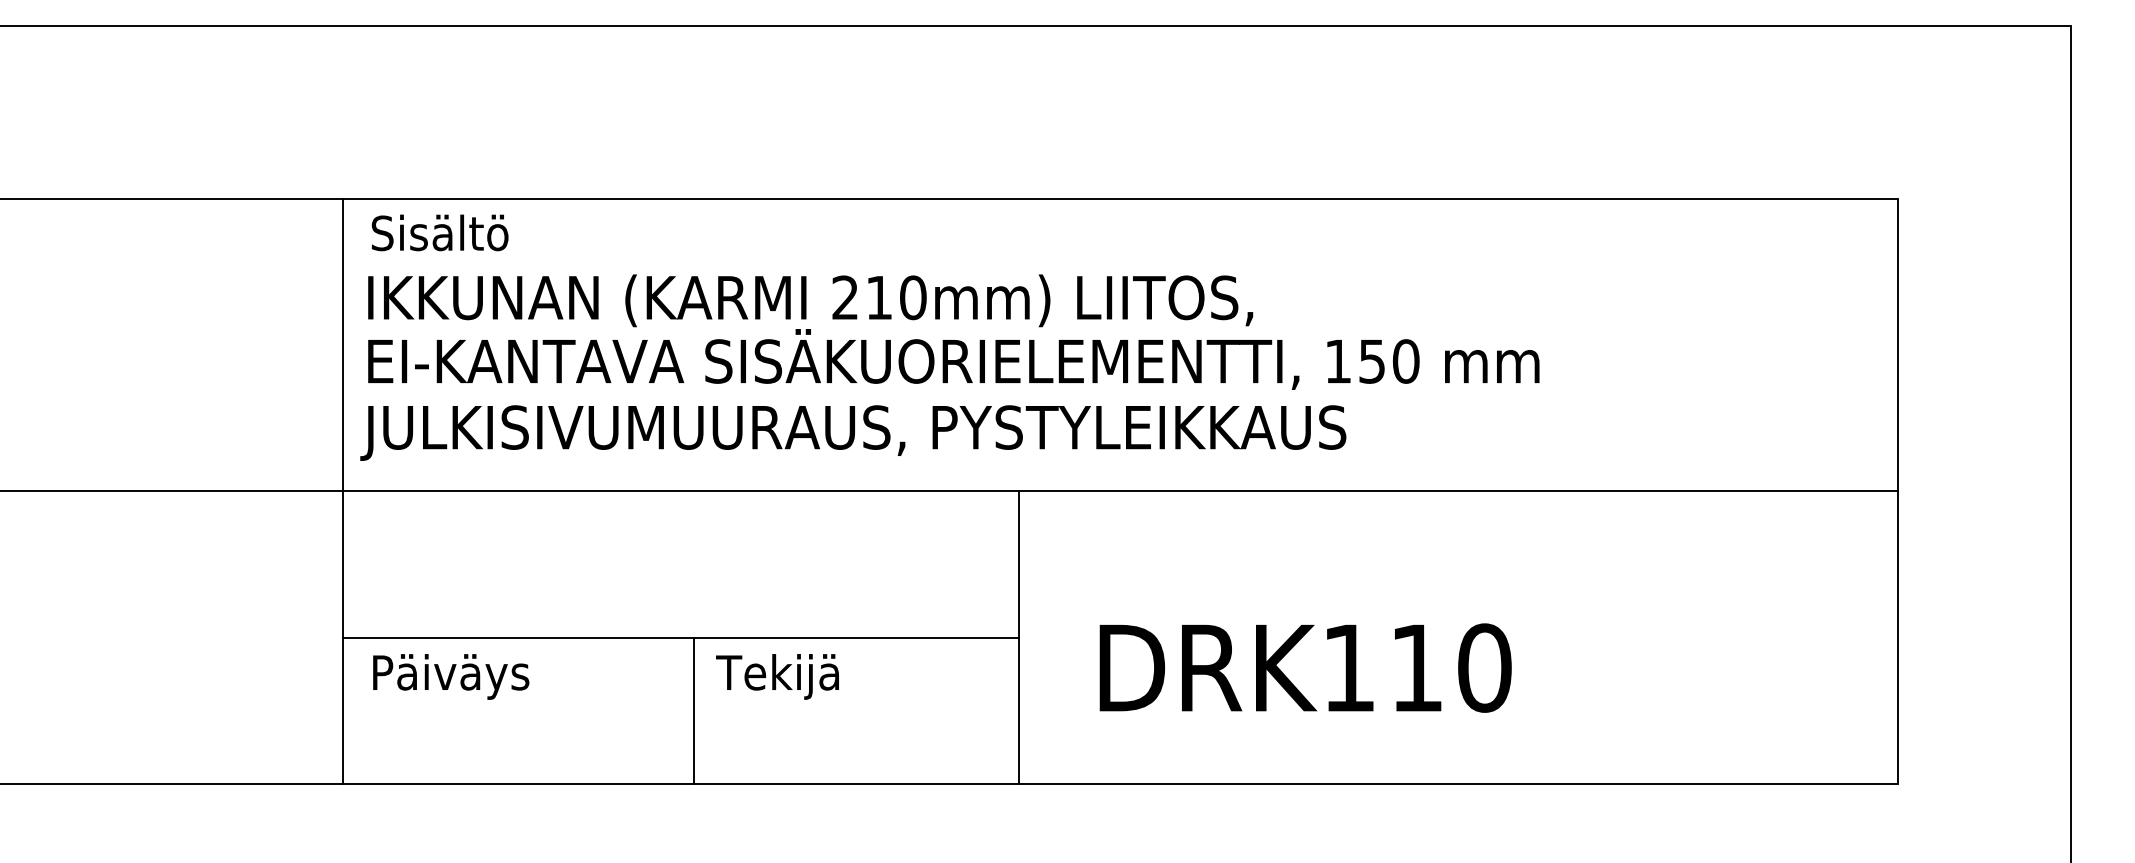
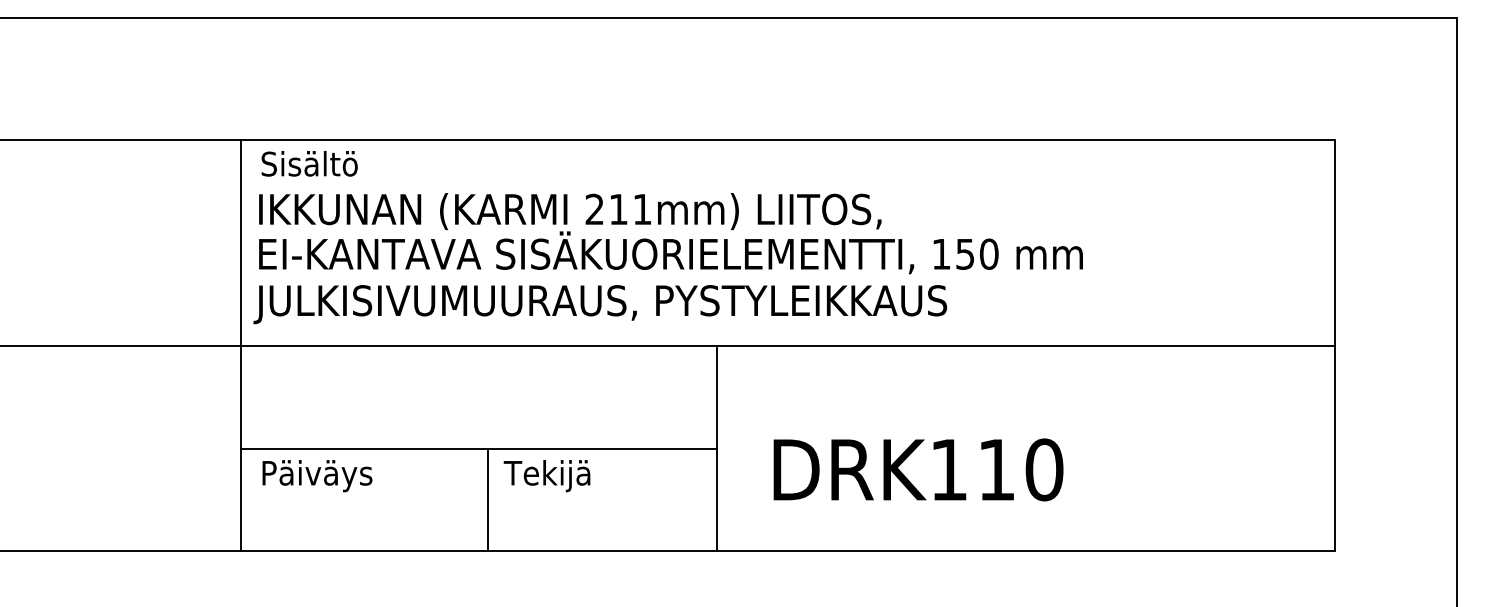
text: (913, 297) -> (642, 209), 210mm) -> 211mm)

